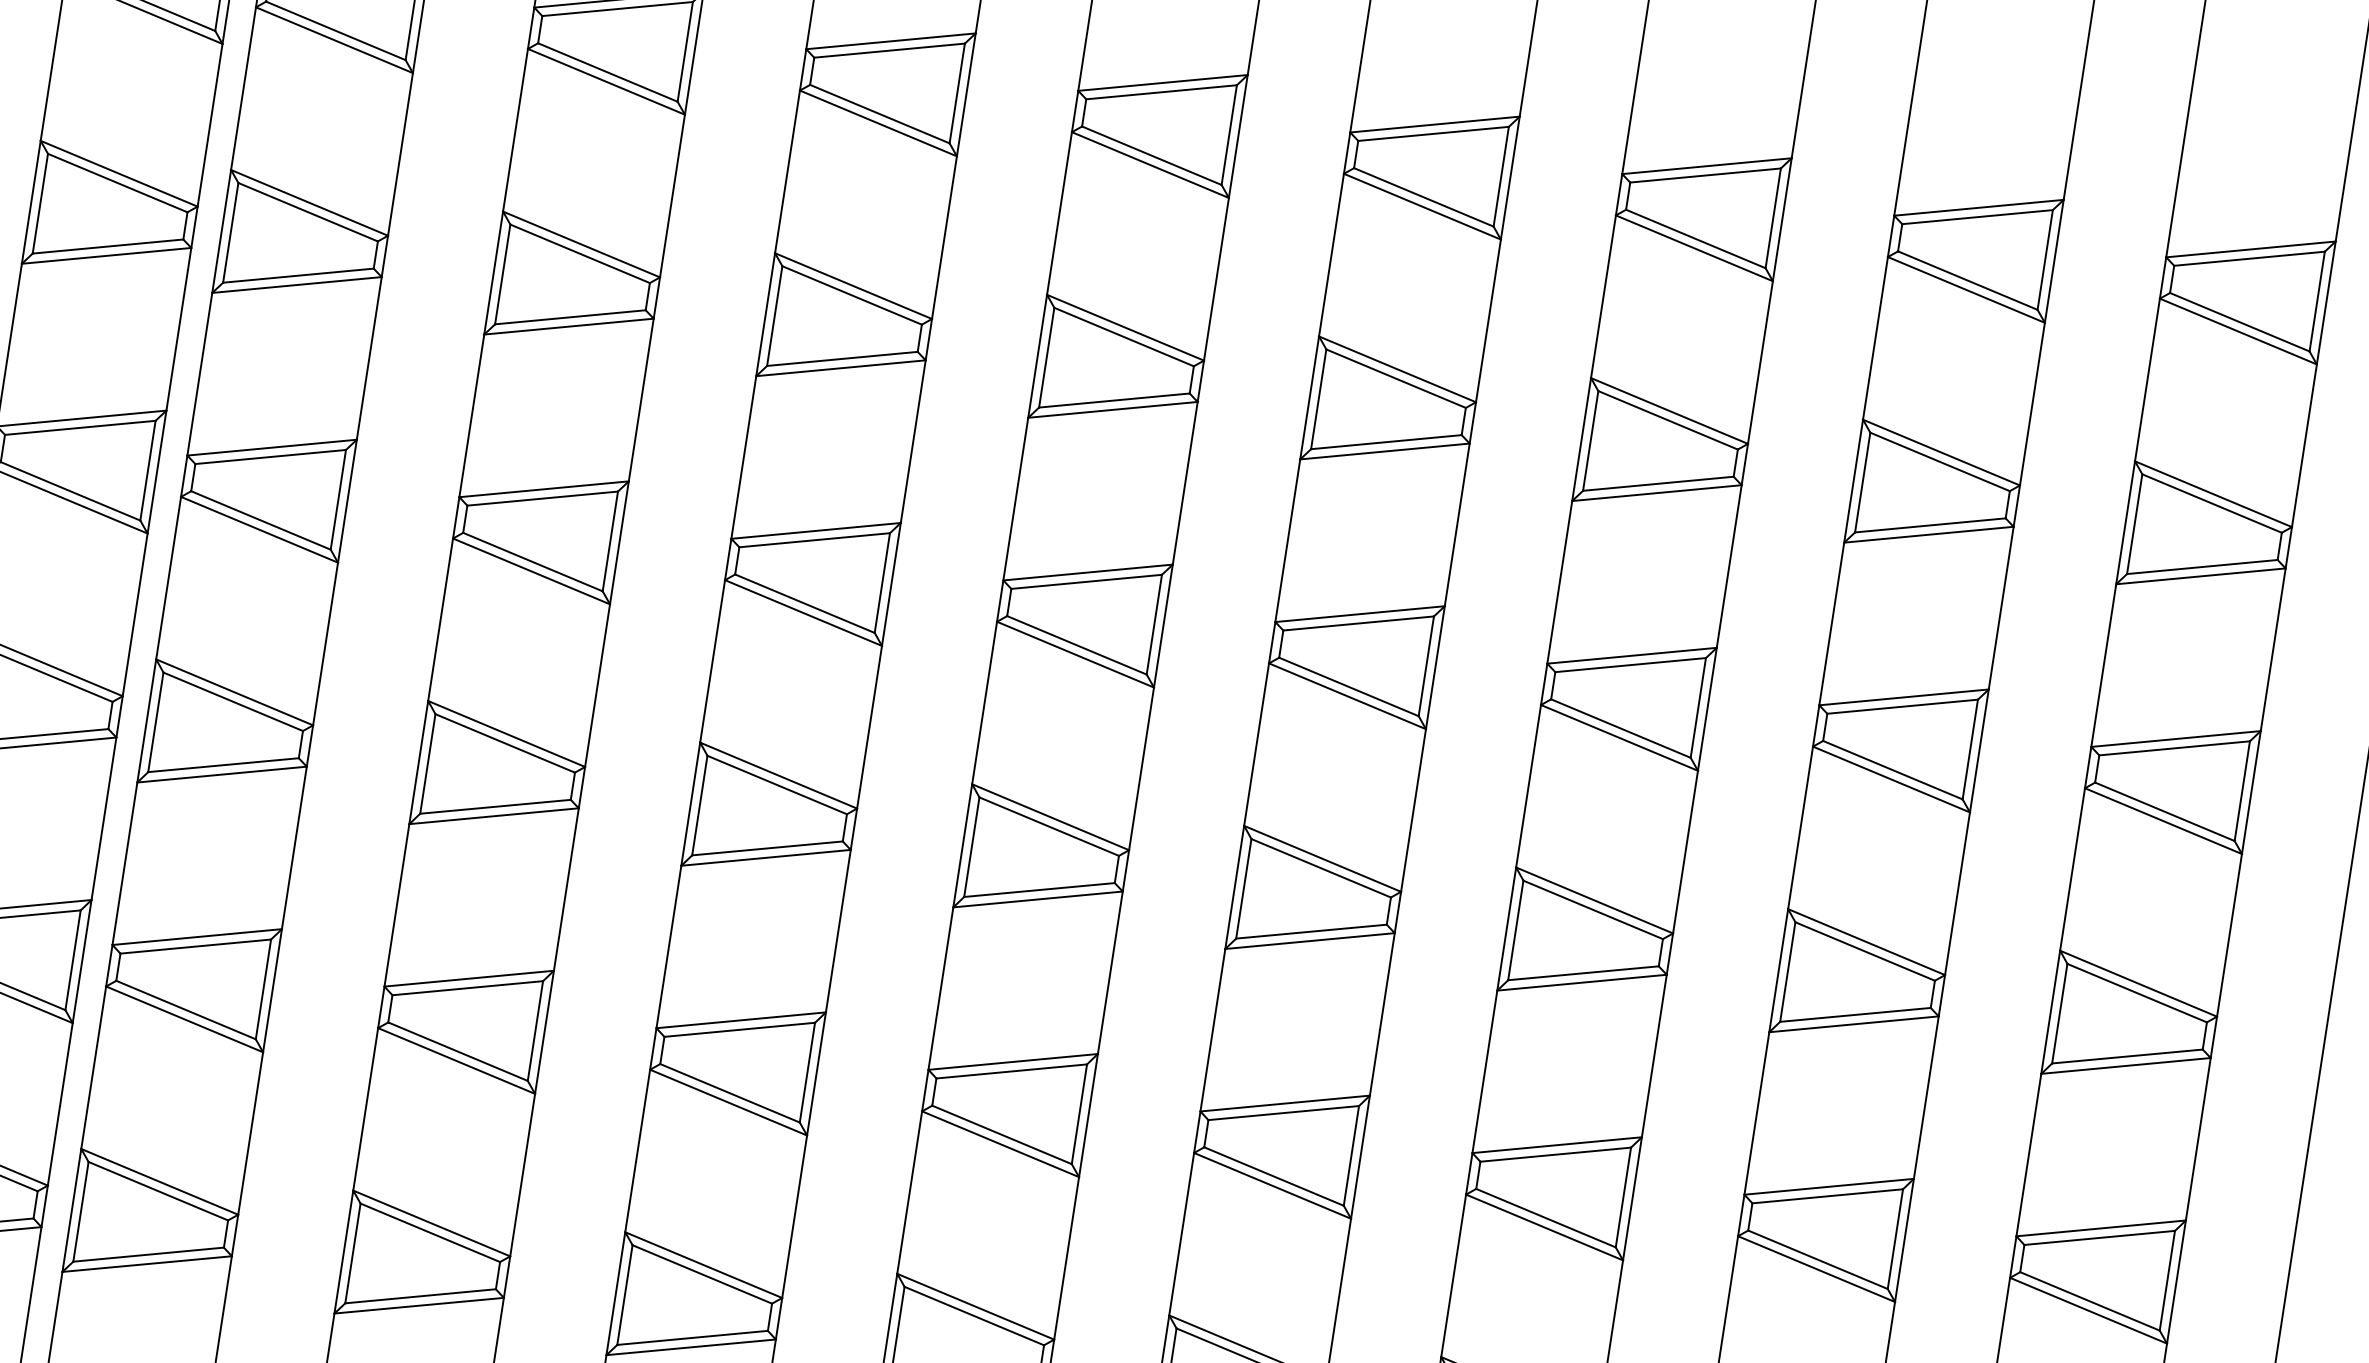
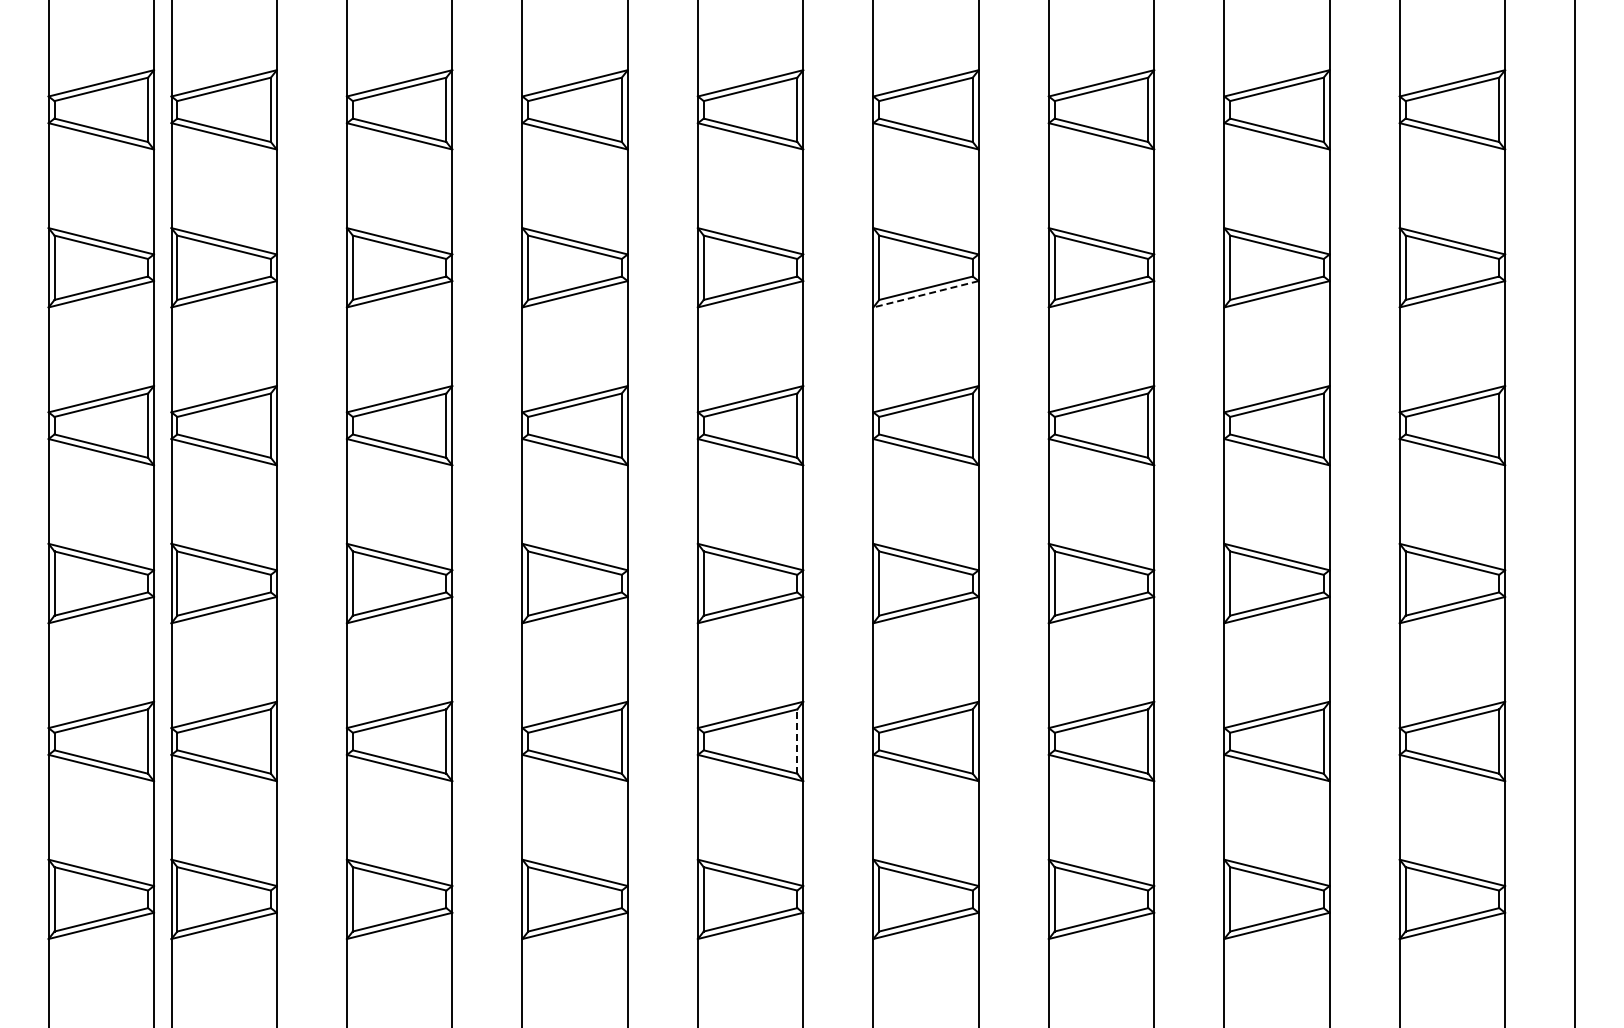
line: (1384, 451) -> (925, 294), solid -> dashed
line: (1079, 1114) -> (797, 741), solid -> dashed

